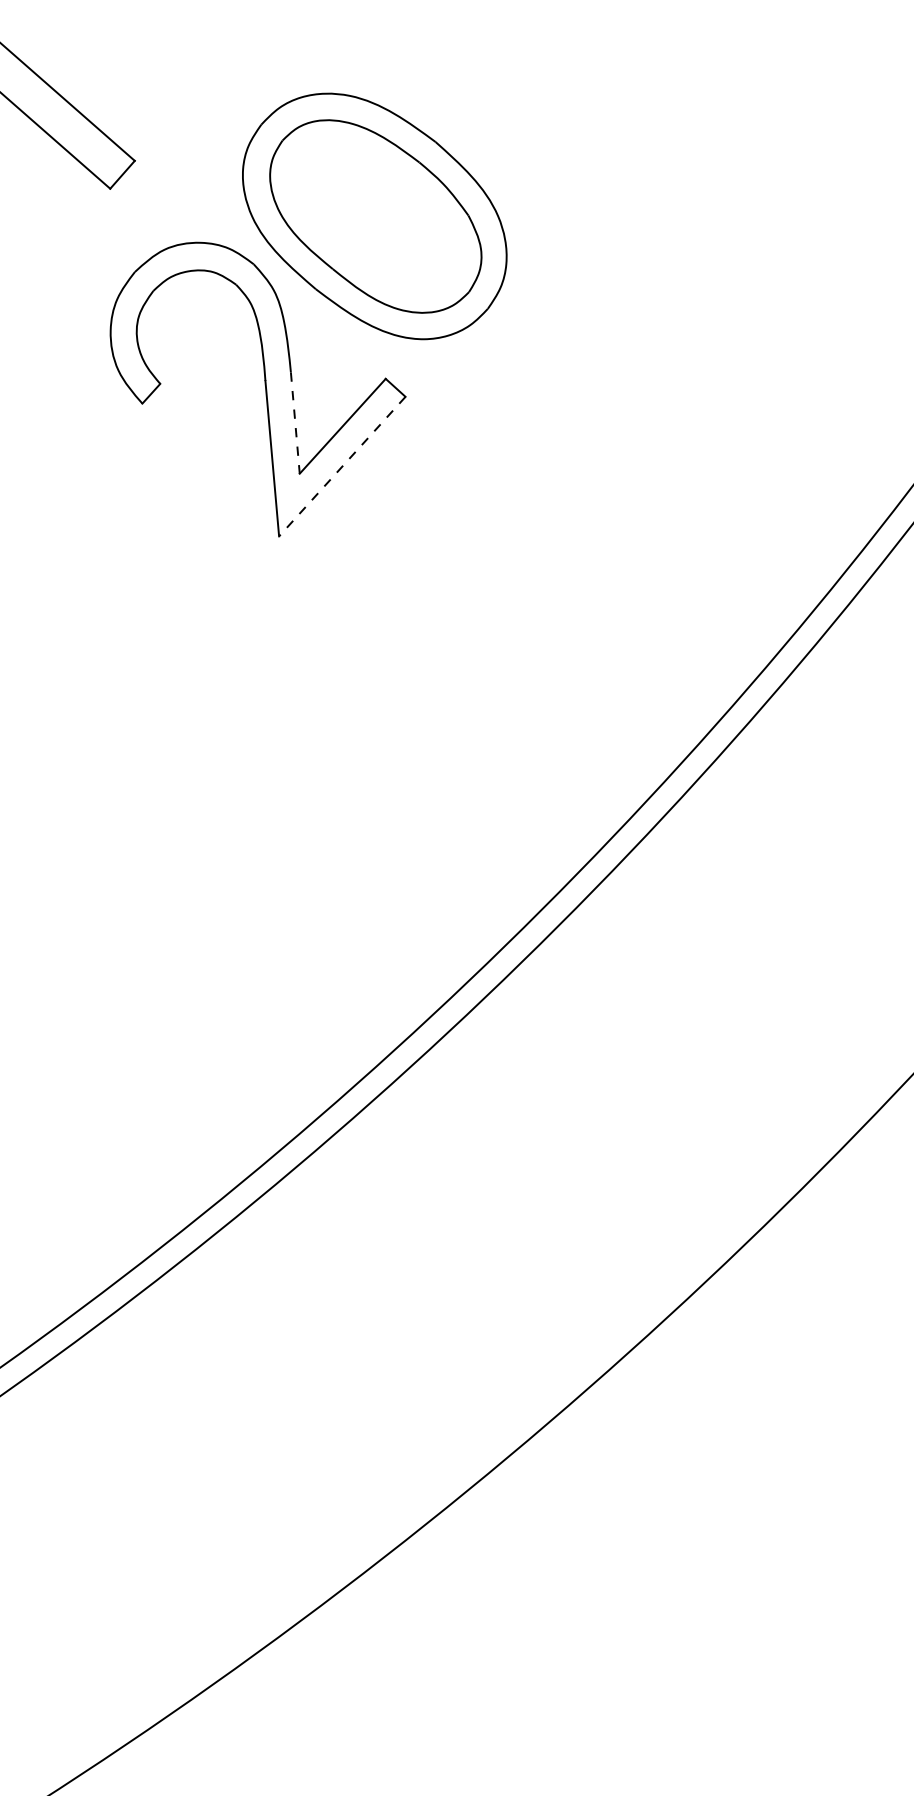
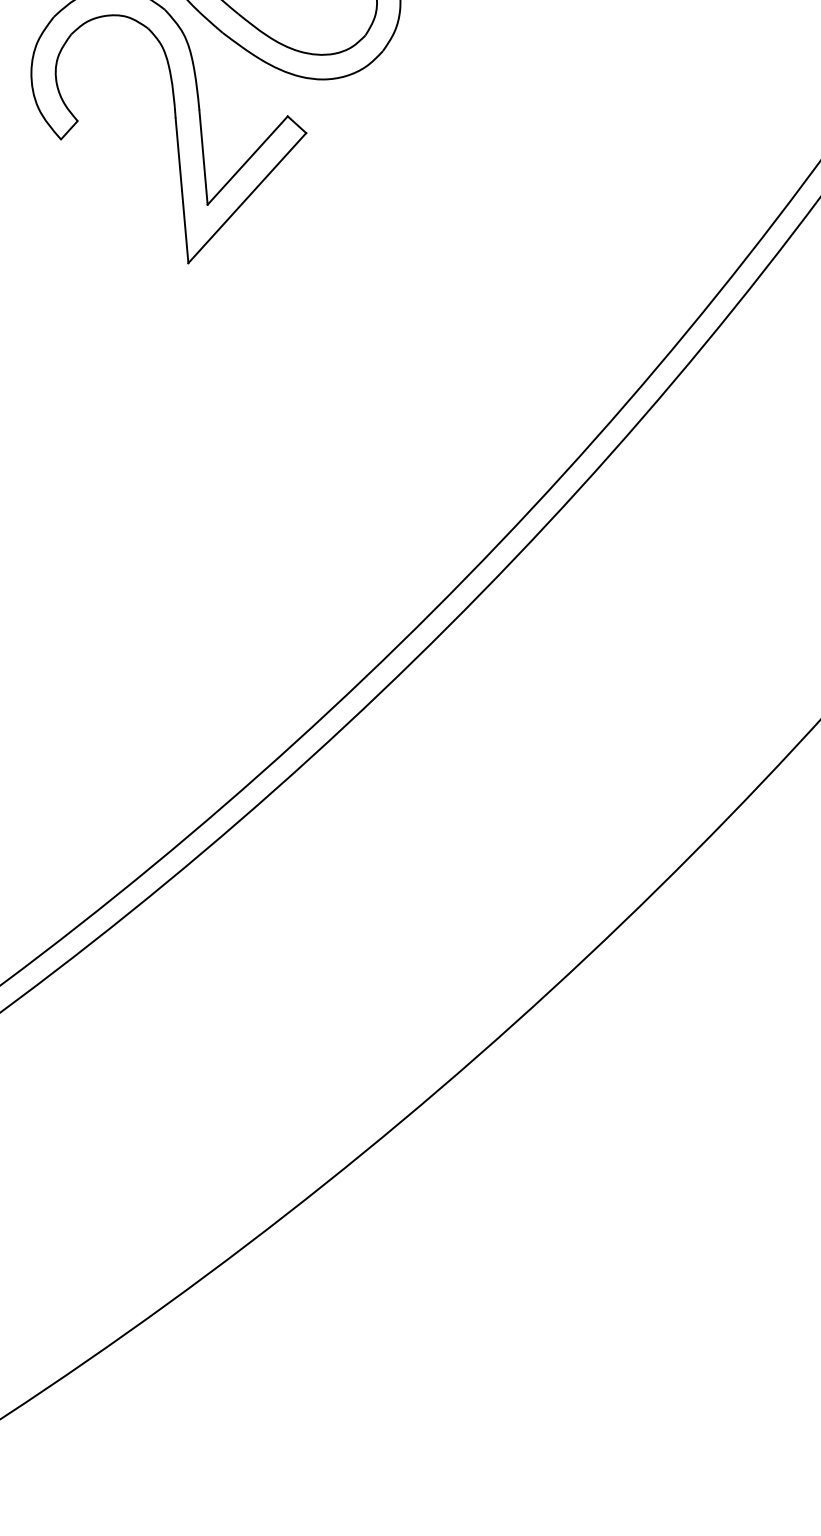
line: (295, 423) -> (203, 157), dashed -> solid
line: (341, 466) -> (246, 198), dashed -> solid

